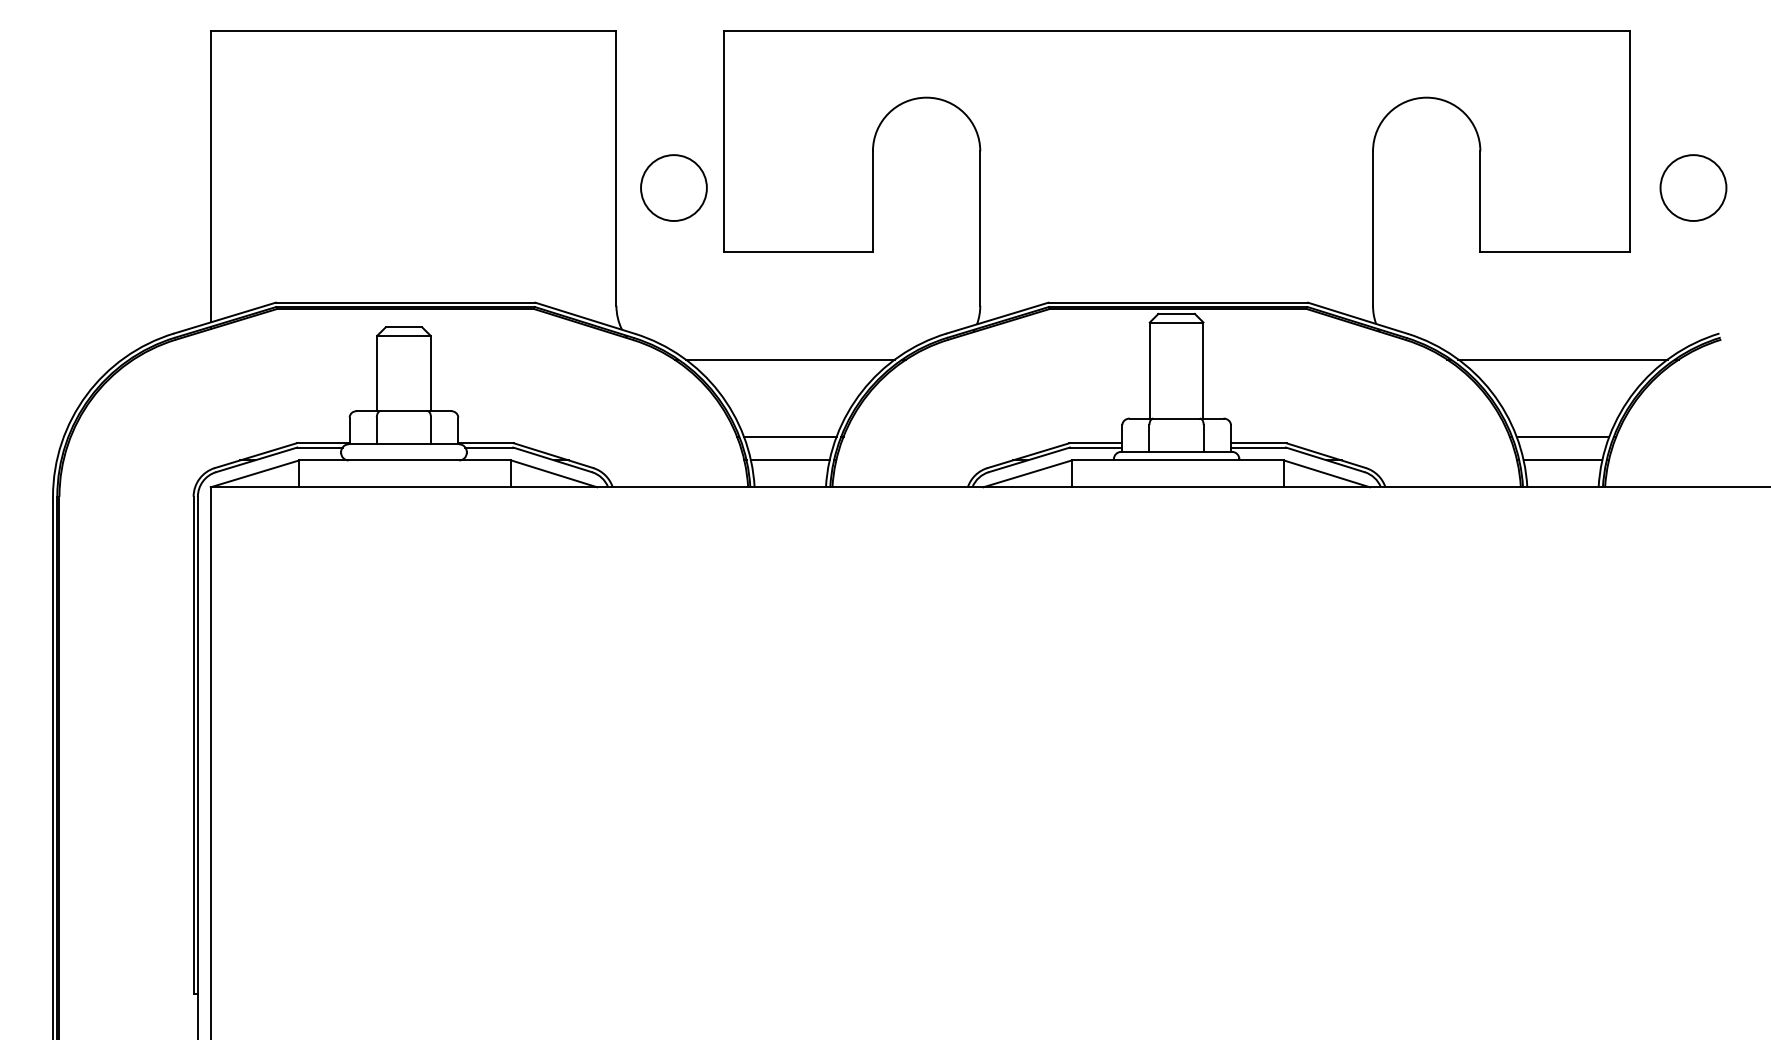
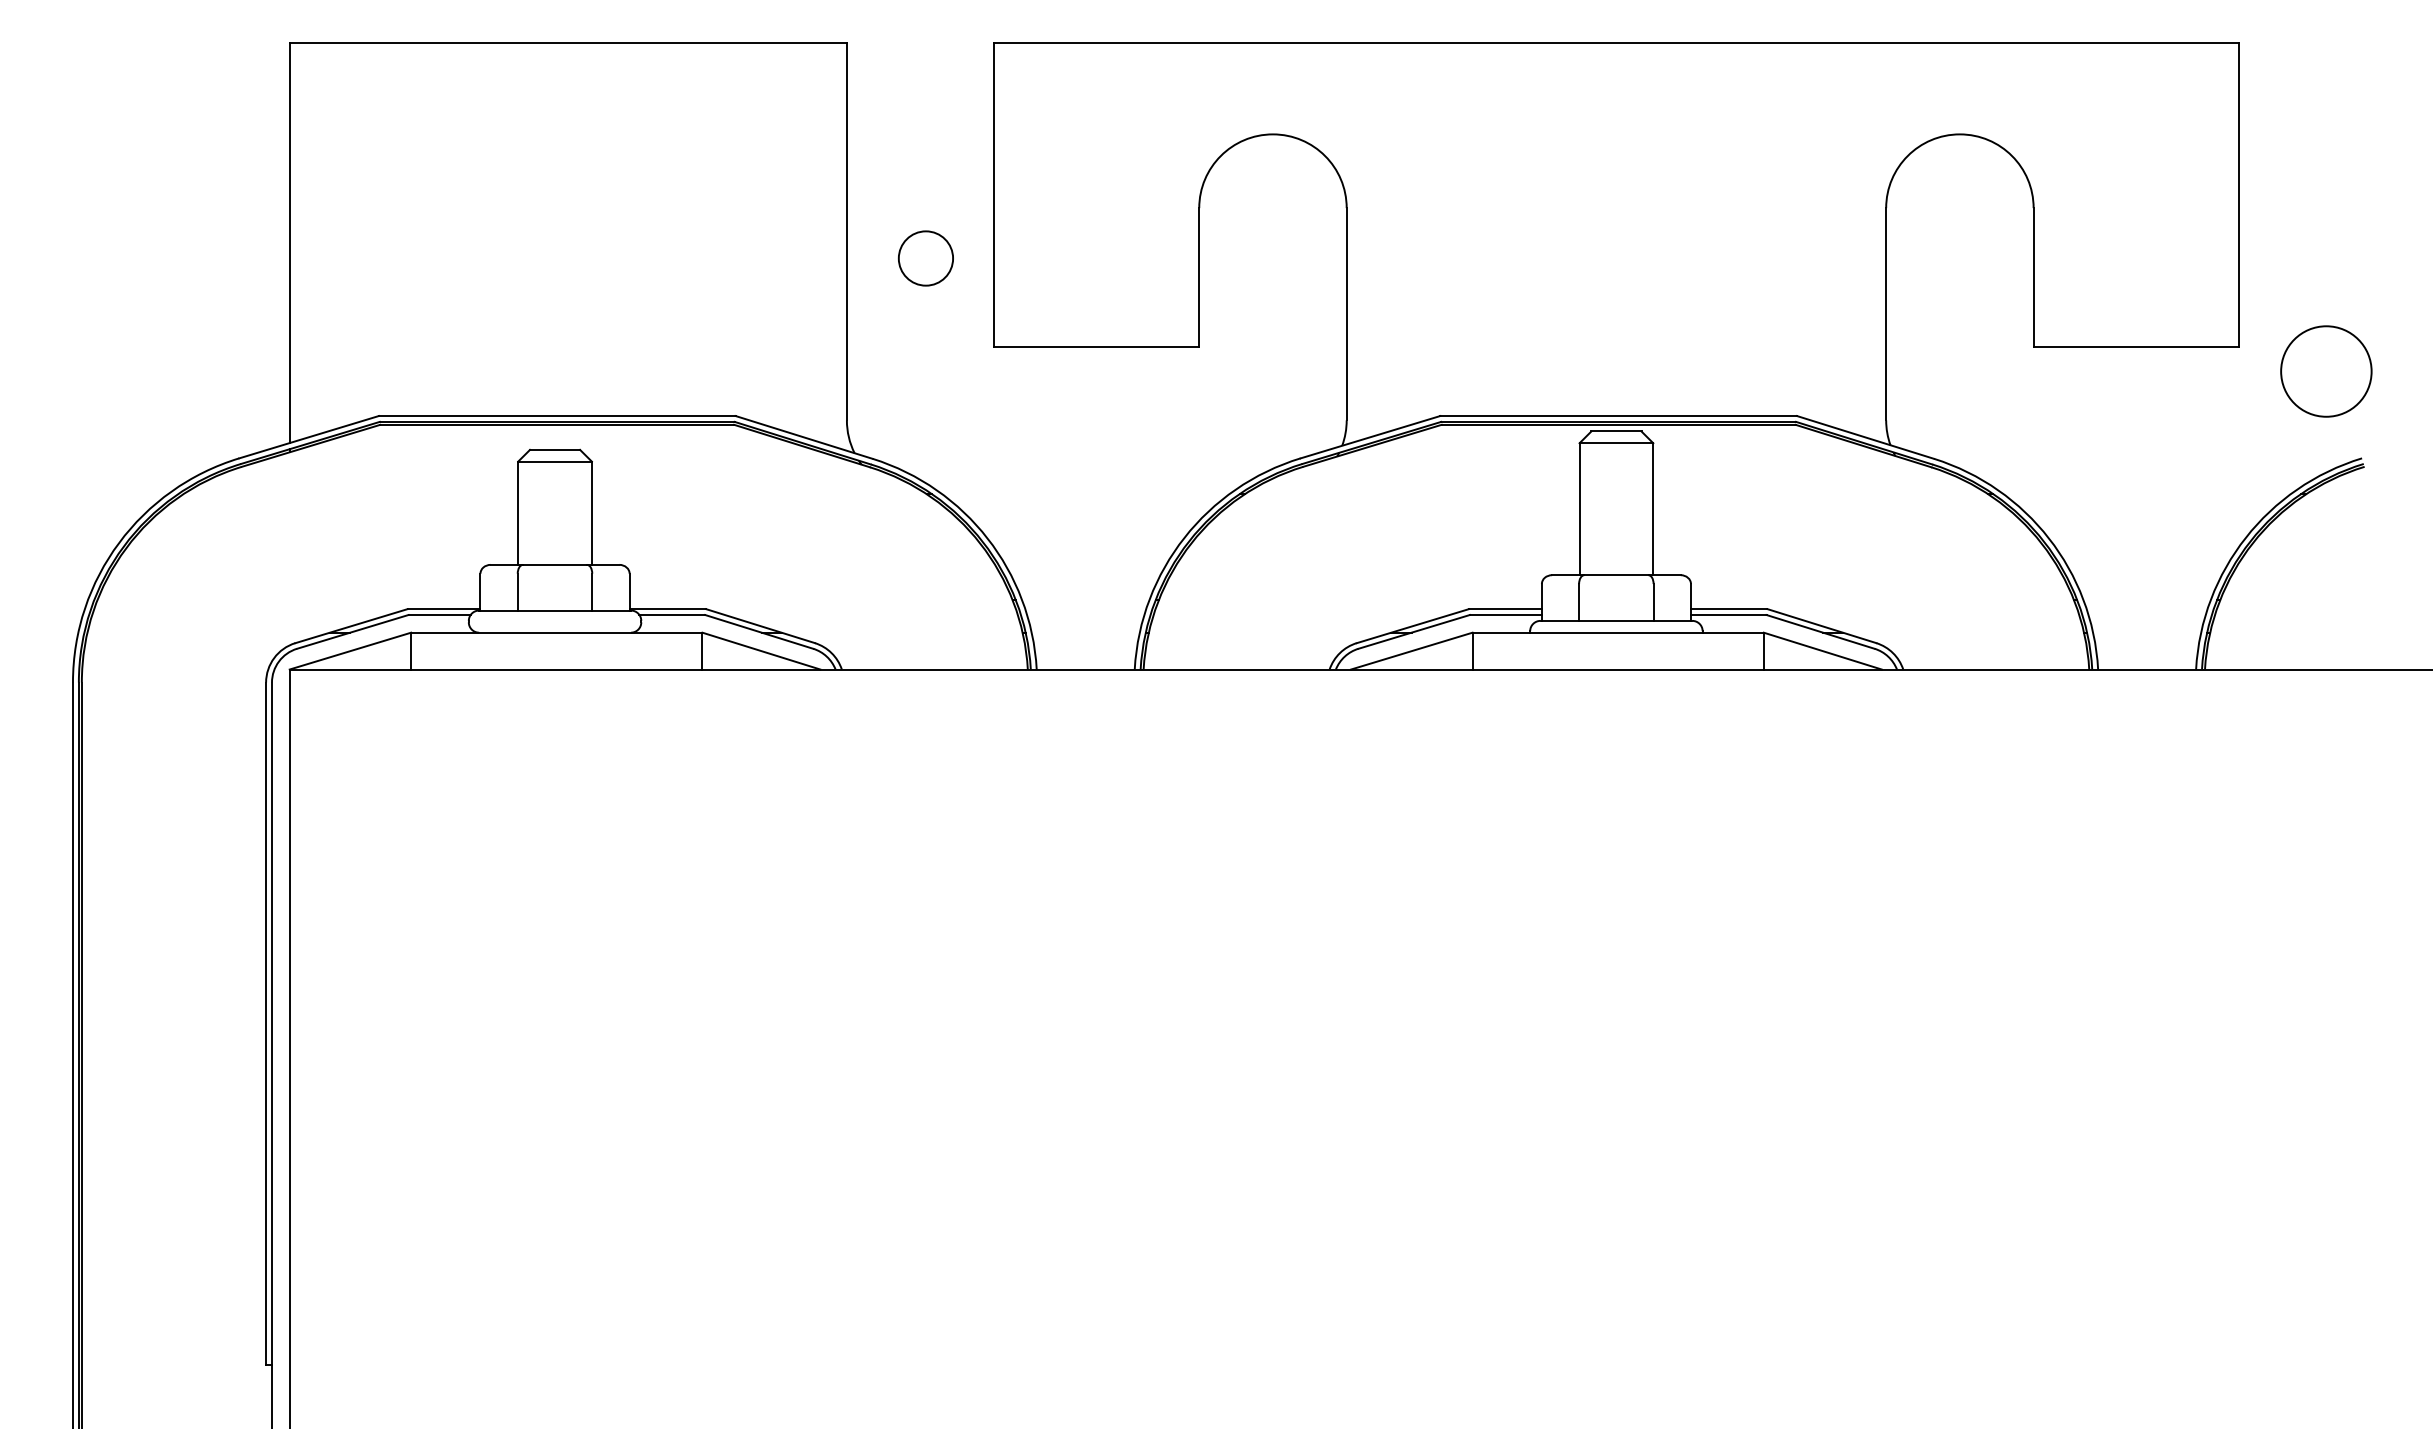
circle: (673, 188) -> (925, 258), size x0.6
circle: (1693, 188) -> (2326, 371), moved
line: (790, 359) -> (1085, 494), removed
line: (1562, 359) -> (2146, 494), removed
line: (790, 437) -> (1085, 600), removed
line: (1562, 437) -> (2146, 600), removed
line: (790, 460) -> (1085, 632), removed
line: (1563, 460) -> (2147, 632), removed

